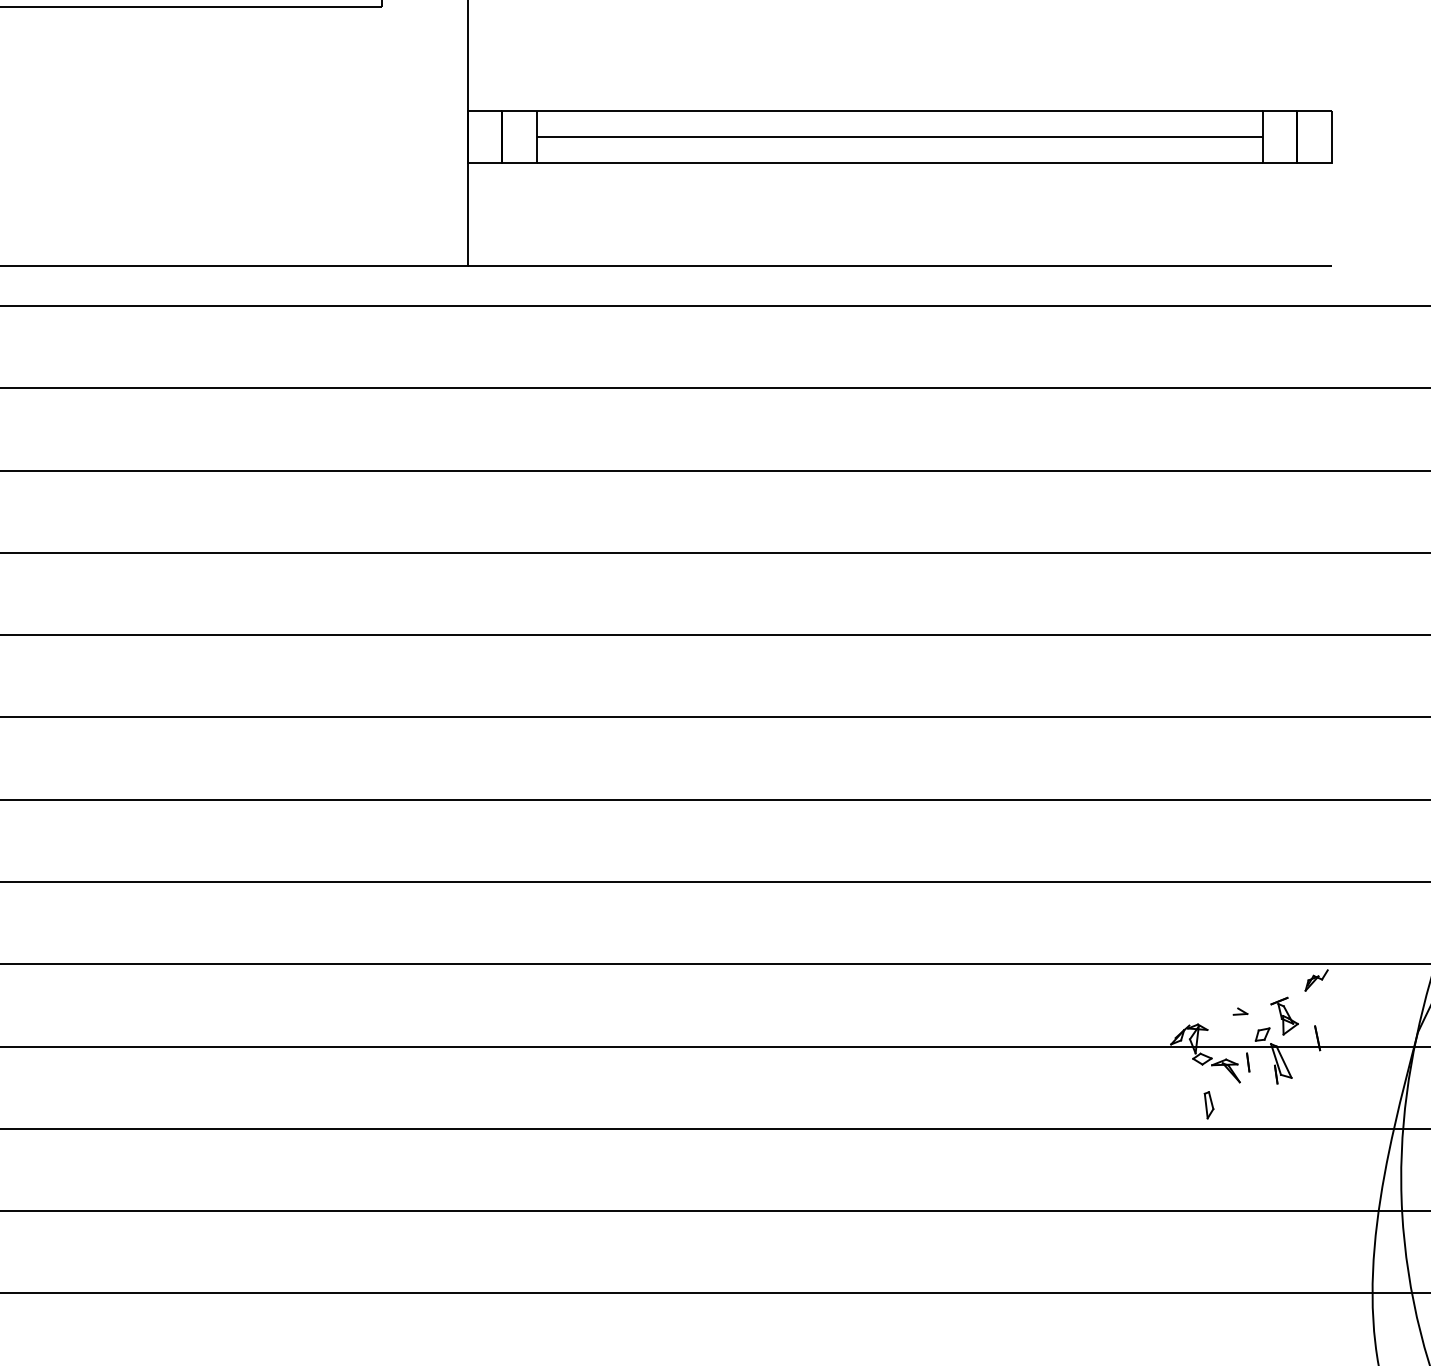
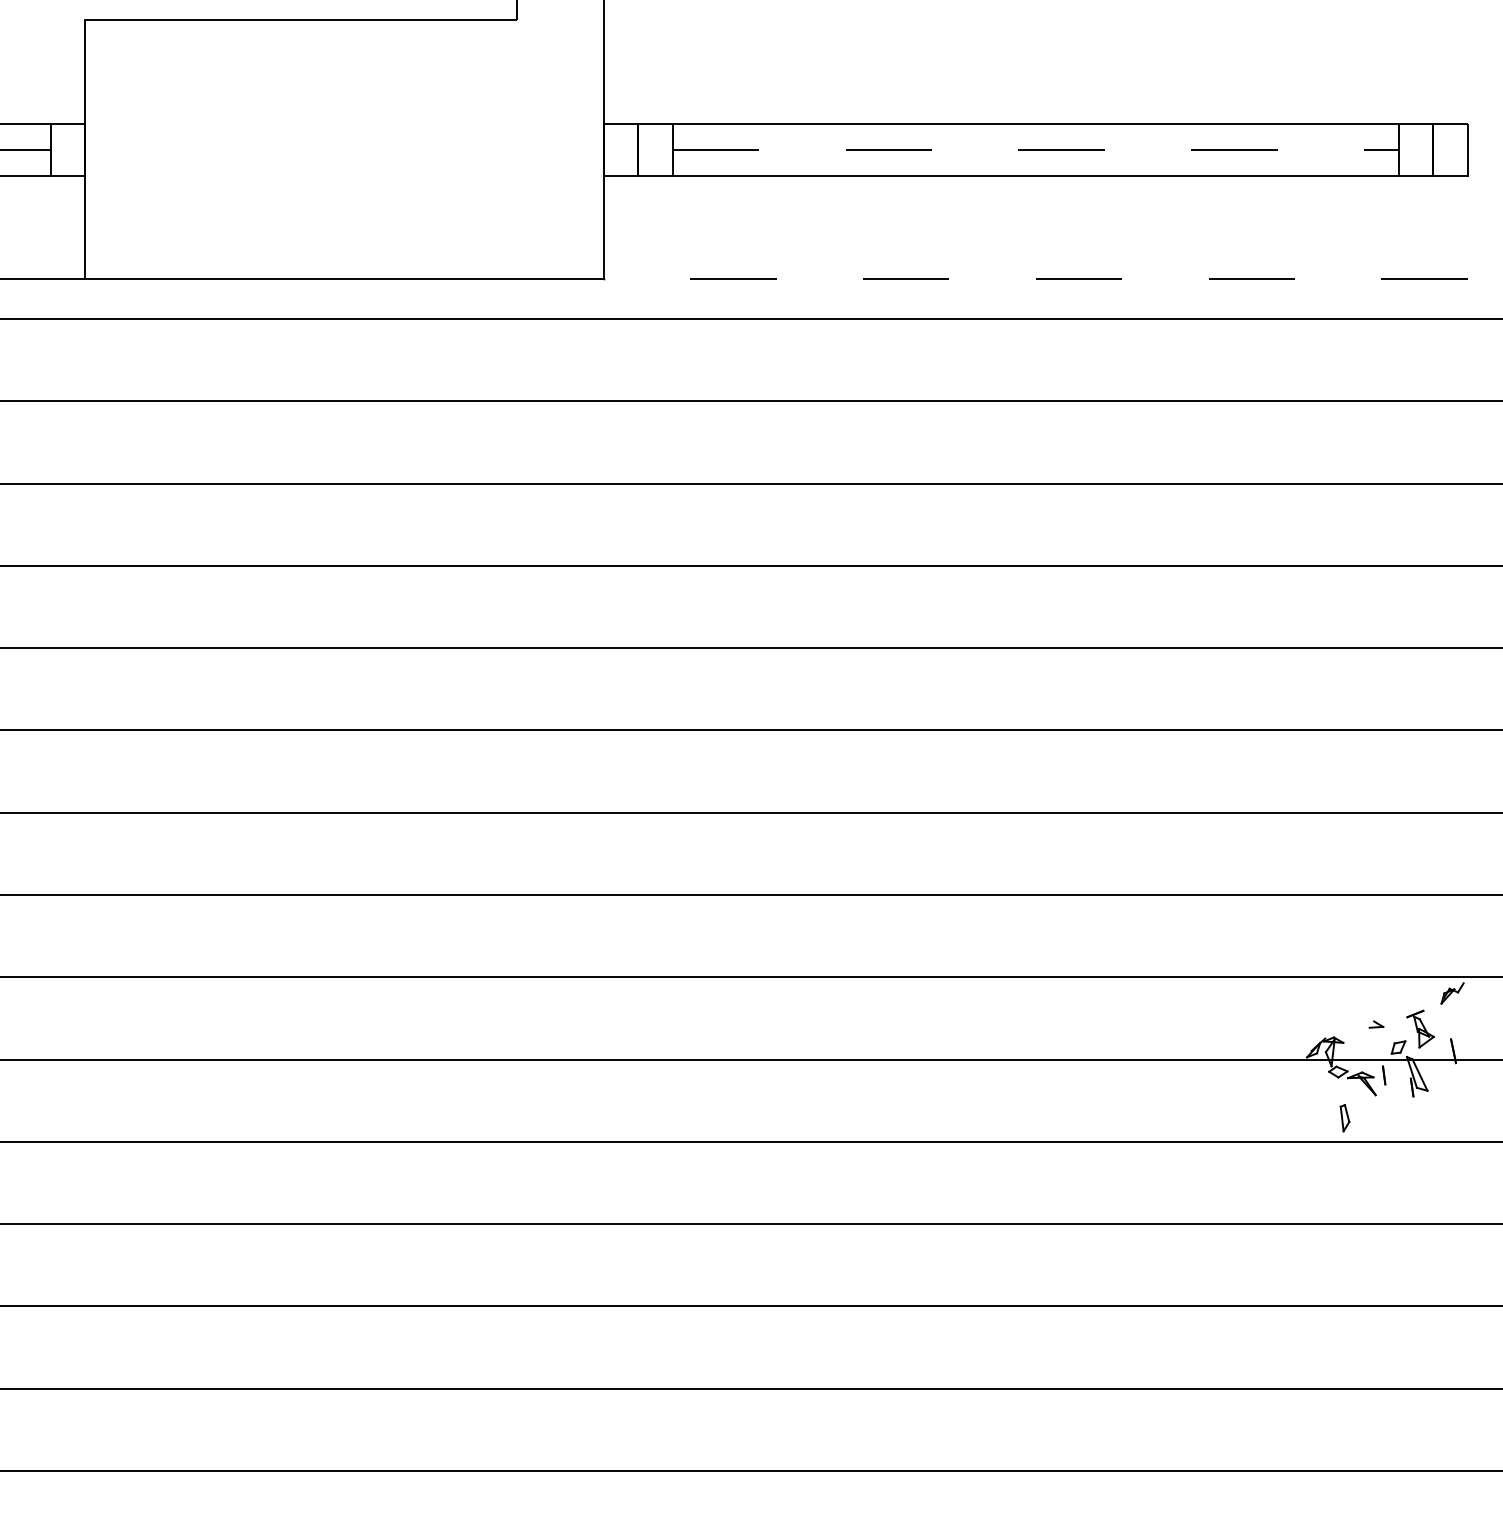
line: (899, 136) -> (1035, 149), solid -> dashed
line: (899, 266) -> (1035, 279), solid -> dashed

